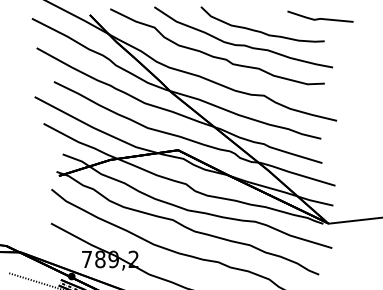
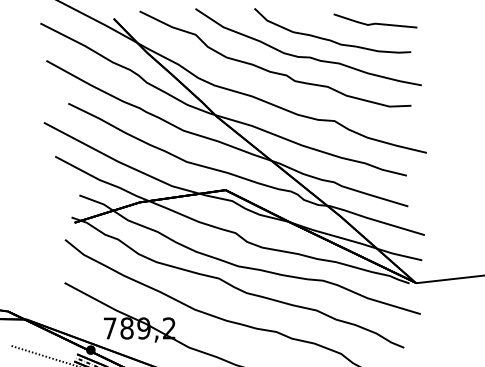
line: (320, 18) -> (375, 23), moved

